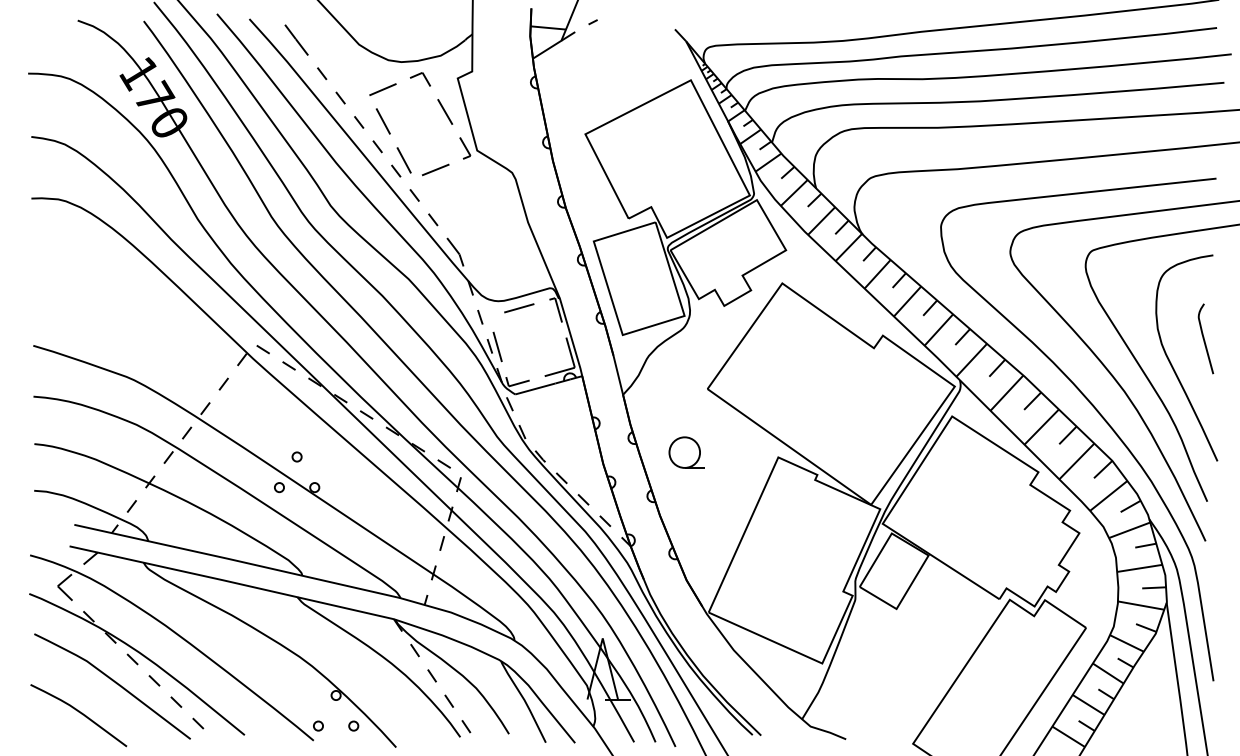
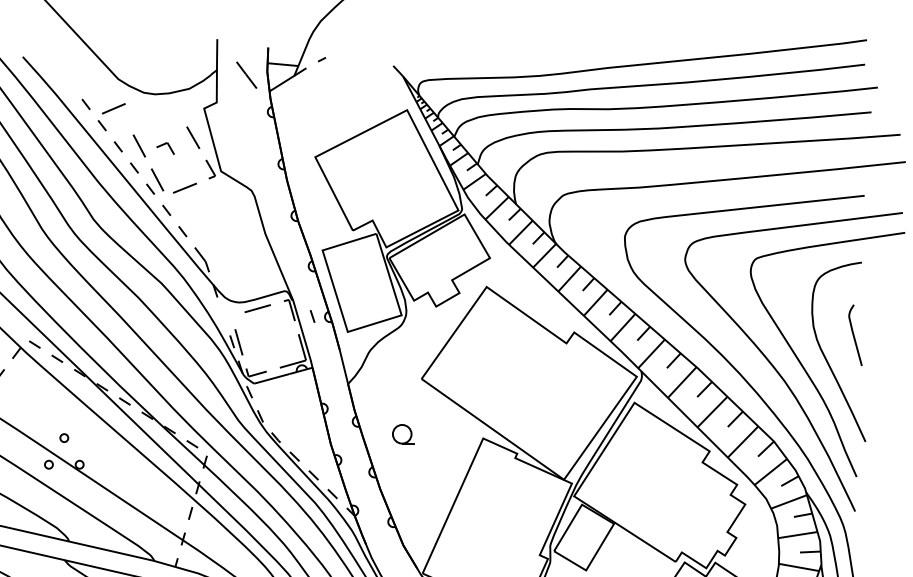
line: (296, 39) -> (246, 74), moved
part: (419, 79) -> (164, 148), moved
line: (382, 89) -> (113, 108), moved
line: (480, 316) -> (312, 315), moved
part: (686, 452) -> (403, 434), size x0.7

